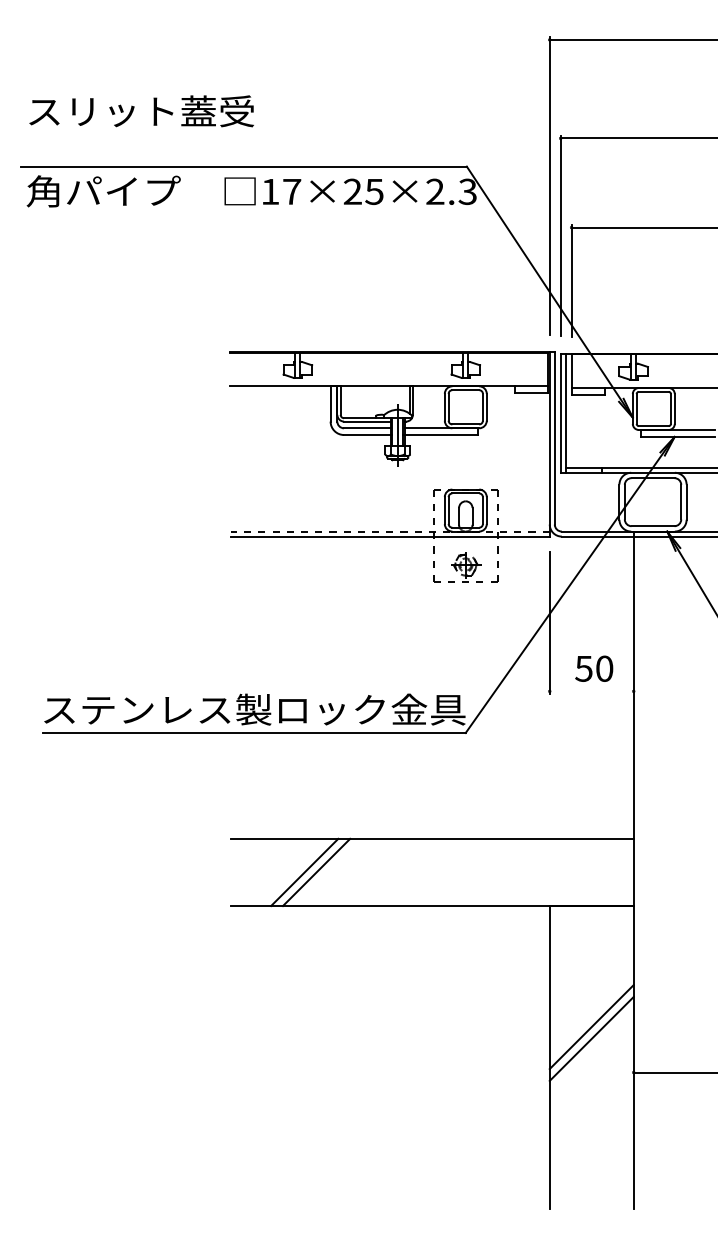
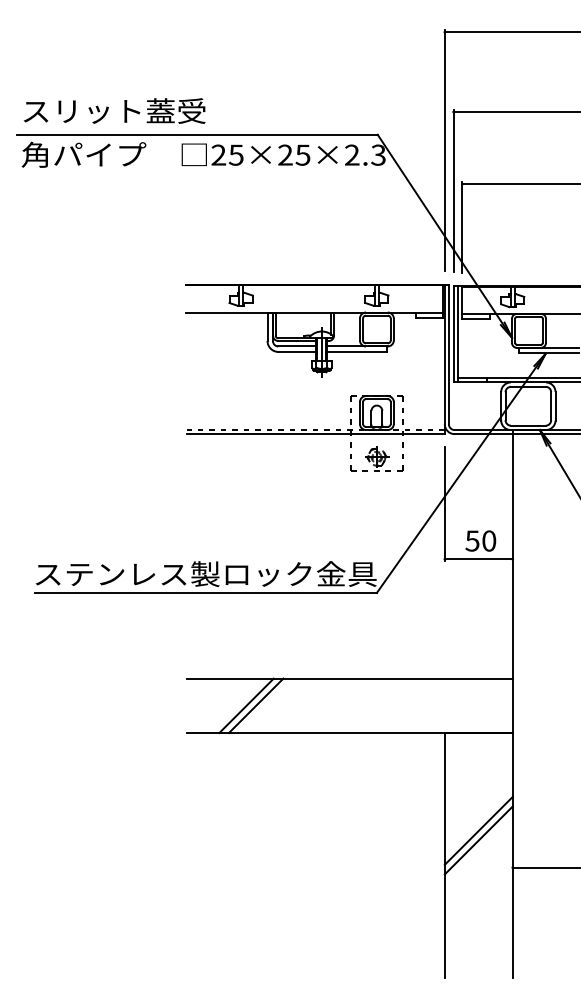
text: (141, 111) -> (114, 111), moved
text: (281, 191) -> (227, 154), 17×25×2.3 -> 25×25×2.3
line: (591, 691) -> (478, 559), added

